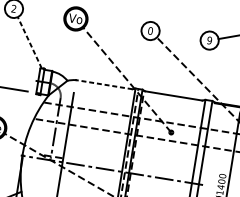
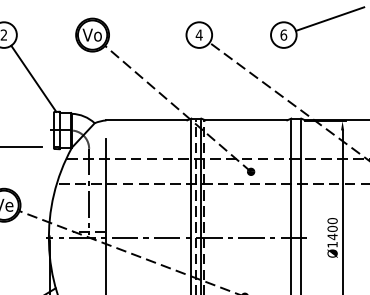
text: (150, 30) -> (198, 34), 0 -> 4
text: (209, 40) -> (283, 34), 9 -> 6
line: (29, 42) -> (33, 78), dashed -> solid
line: (103, 84) -> (146, 120), dashed -> solid

